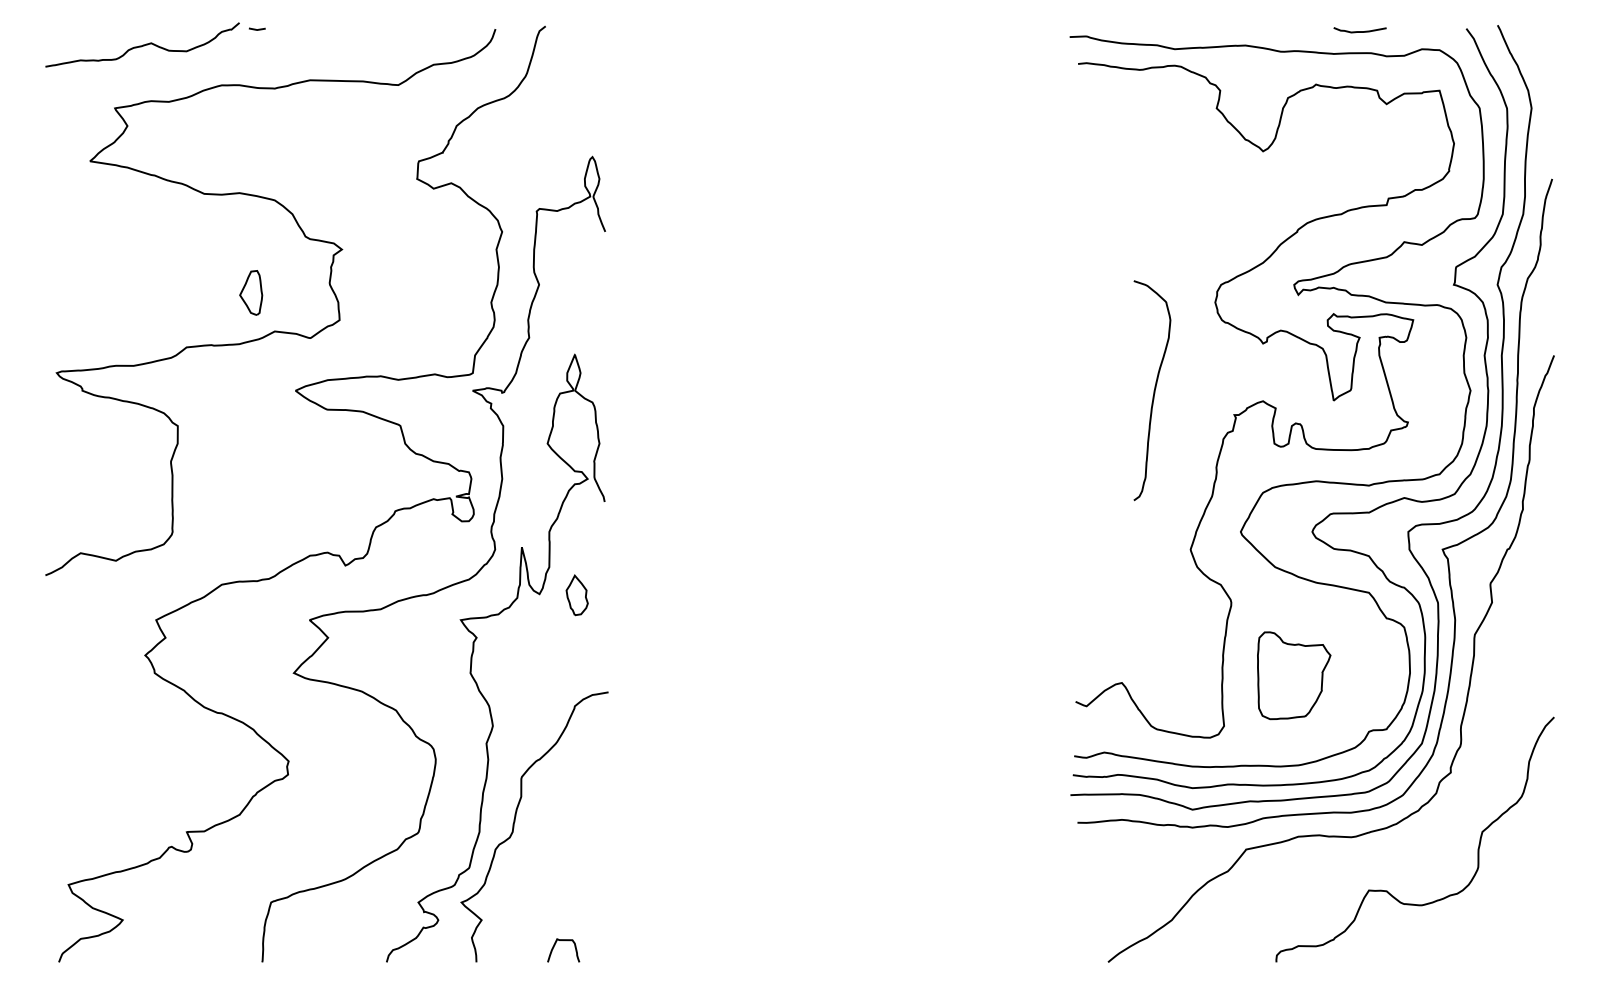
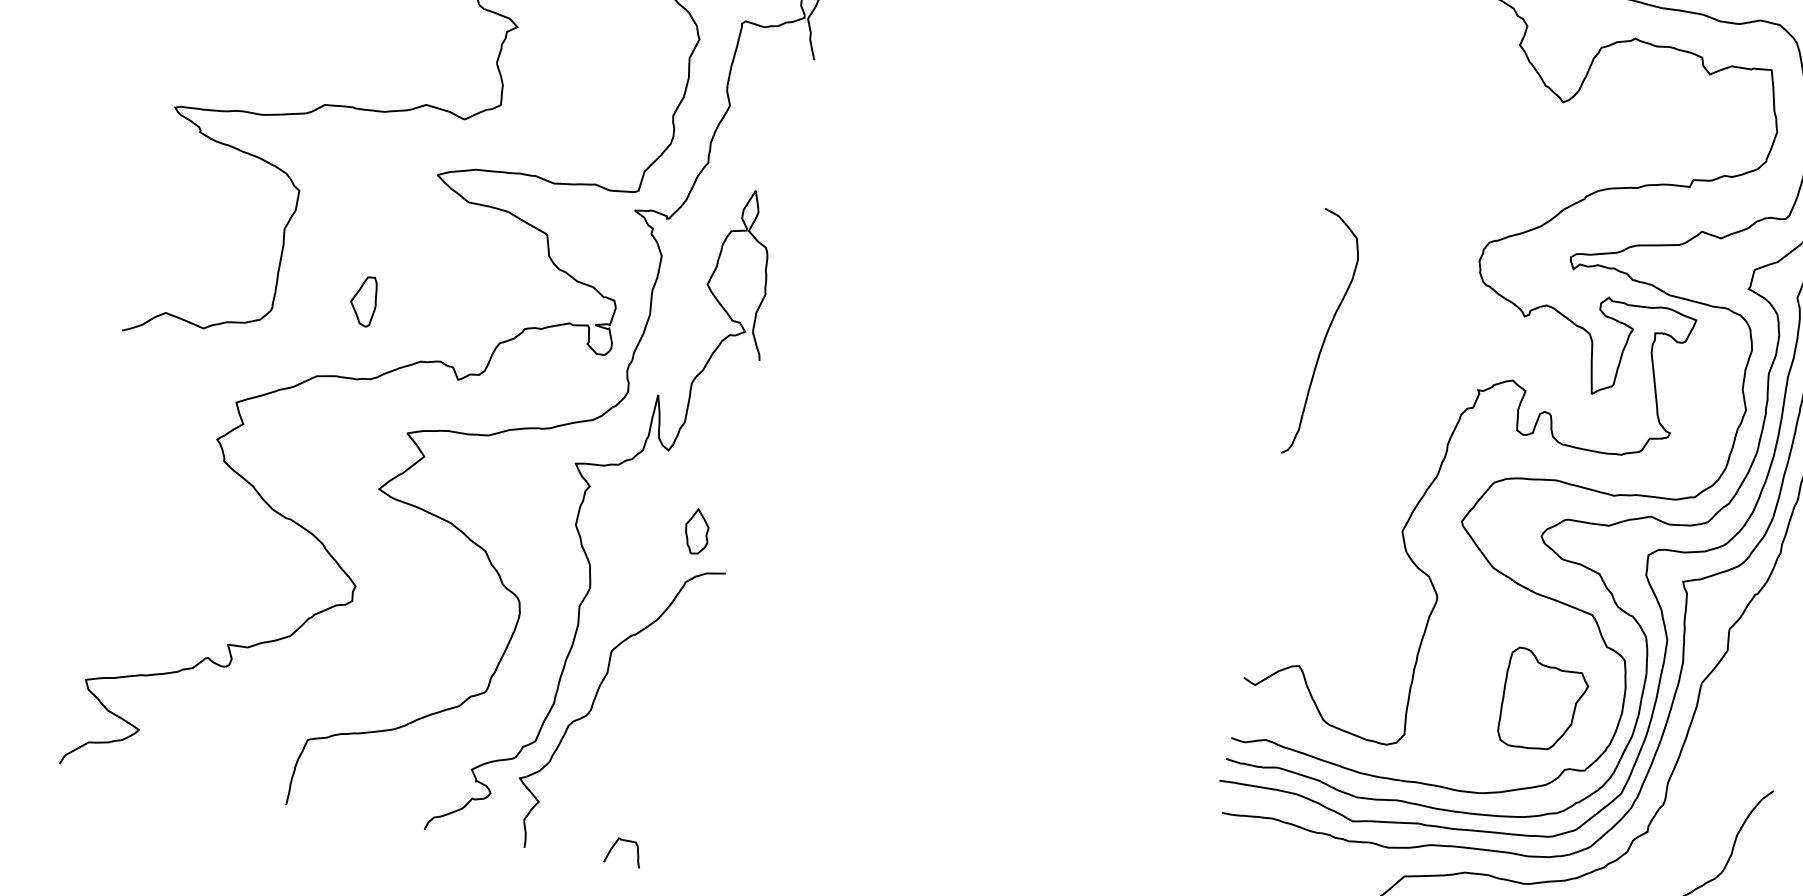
part: (251, 292) -> (364, 300), moved
curve: (1153, 390) -> (1325, 334), moved
part: (576, 595) -> (696, 531), moved
part: (1294, 675) -> (1544, 701), moved

